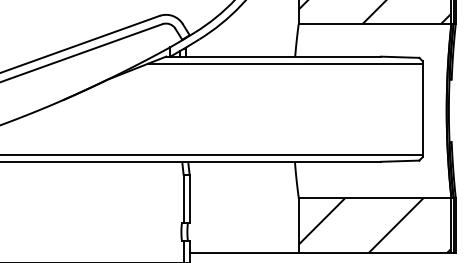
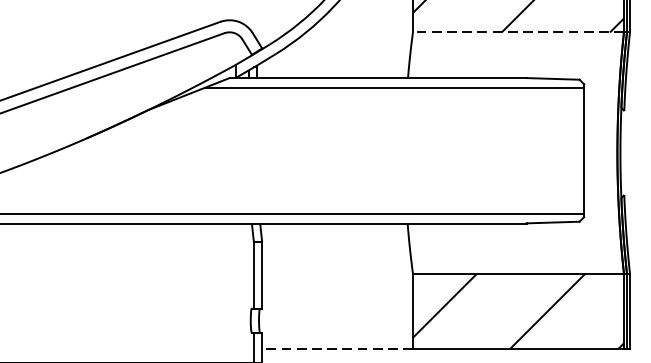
line: (374, 23) -> (517, 32), solid -> dashed
line: (244, 252) -> (337, 348), solid -> dashed

